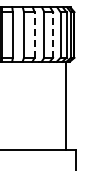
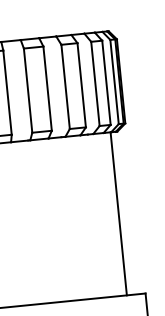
line: (34, 35) -> (47, 89), dashed -> solid
line: (53, 35) -> (82, 86), dashed -> solid

